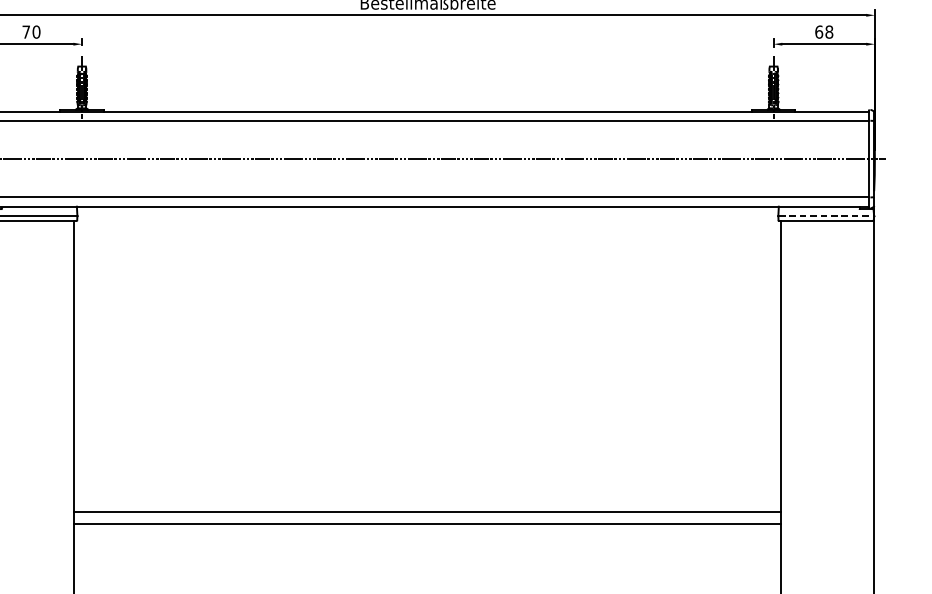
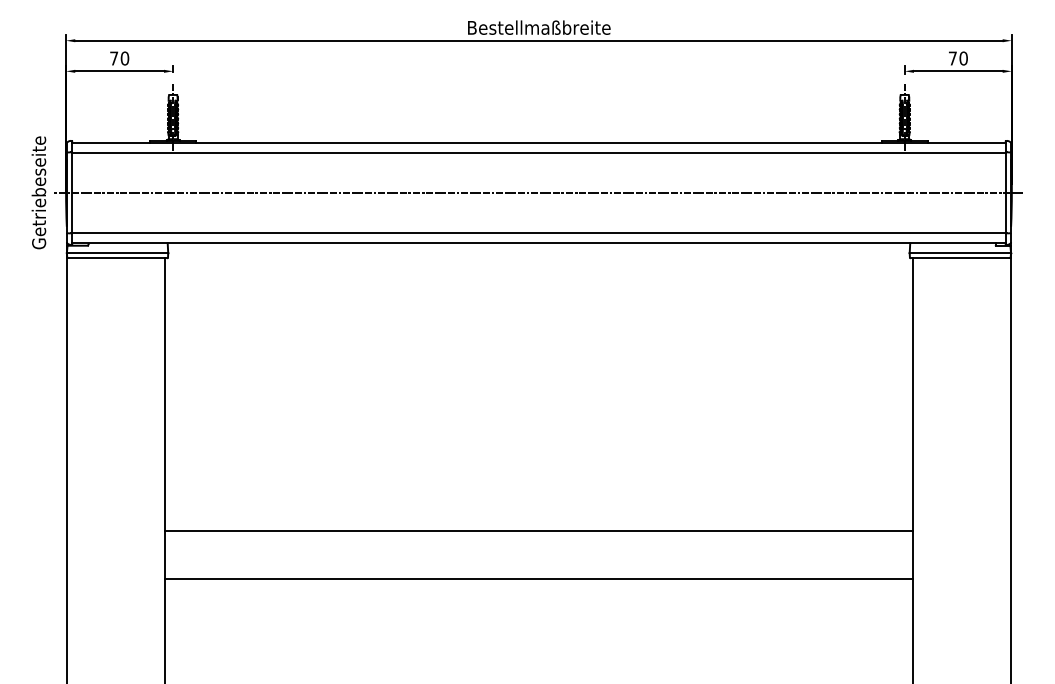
text: (823, 32) -> (957, 58), 68 -> 70
line: (827, 216) -> (961, 253), dashed -> solid
line: (427, 512) -> (538, 530), moved

